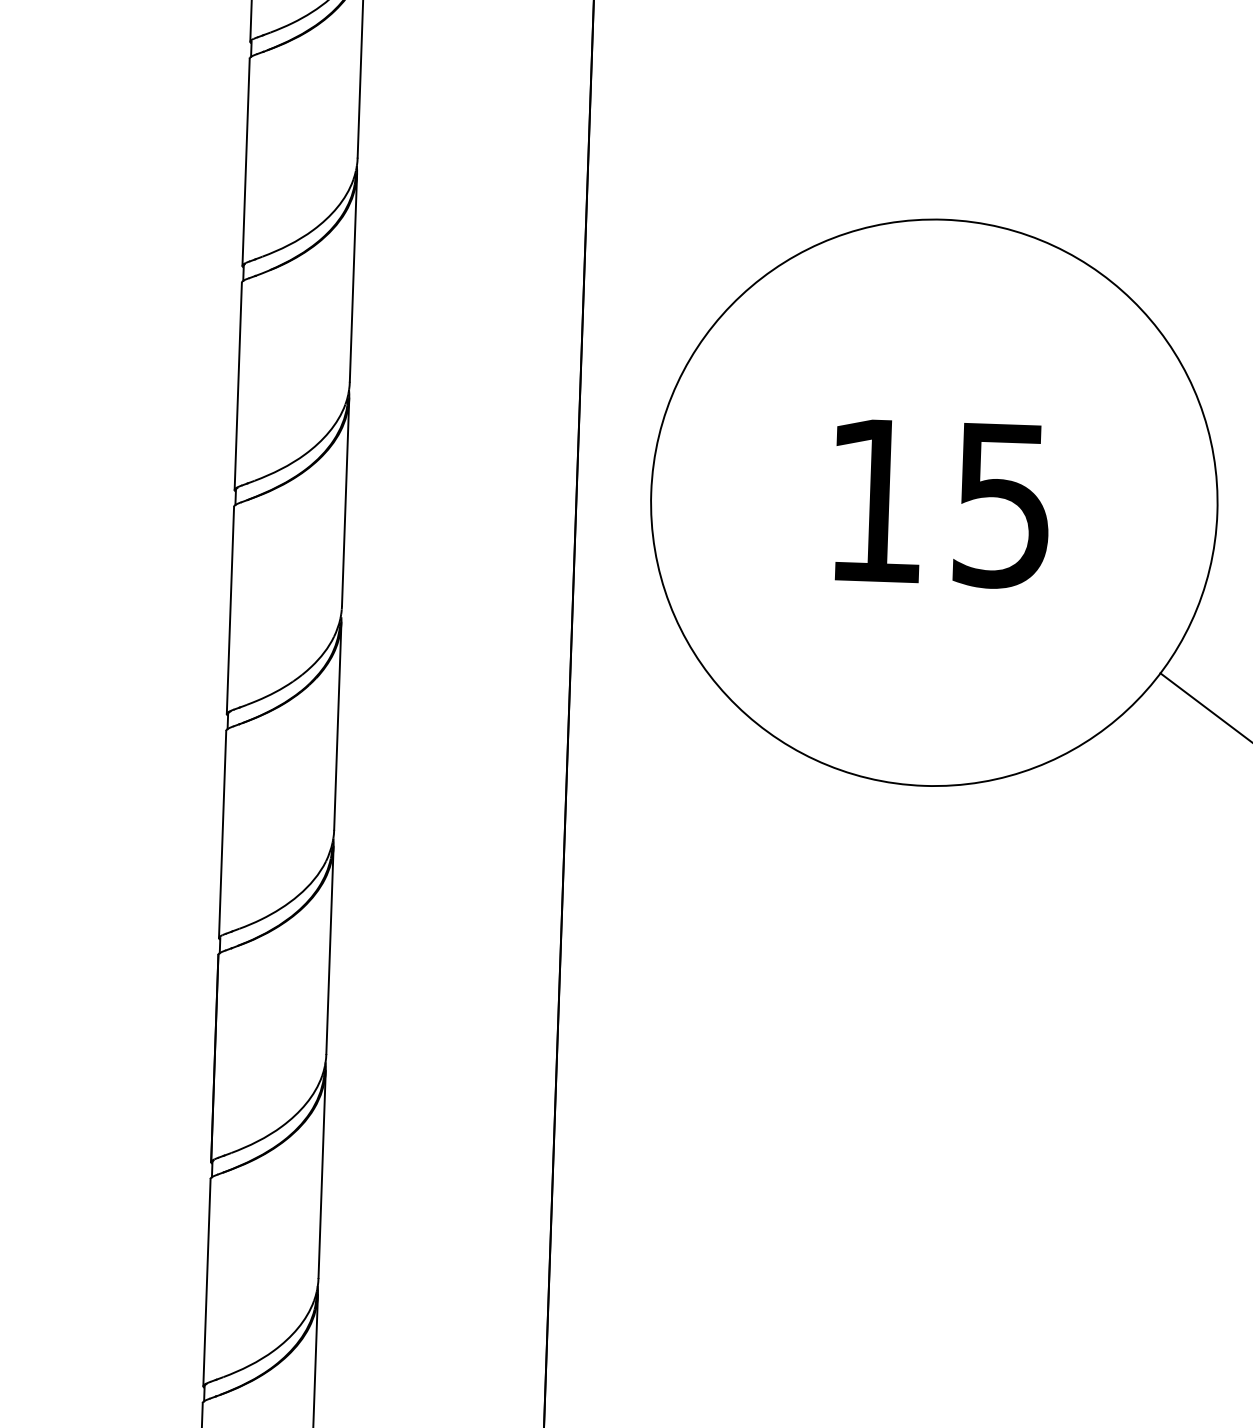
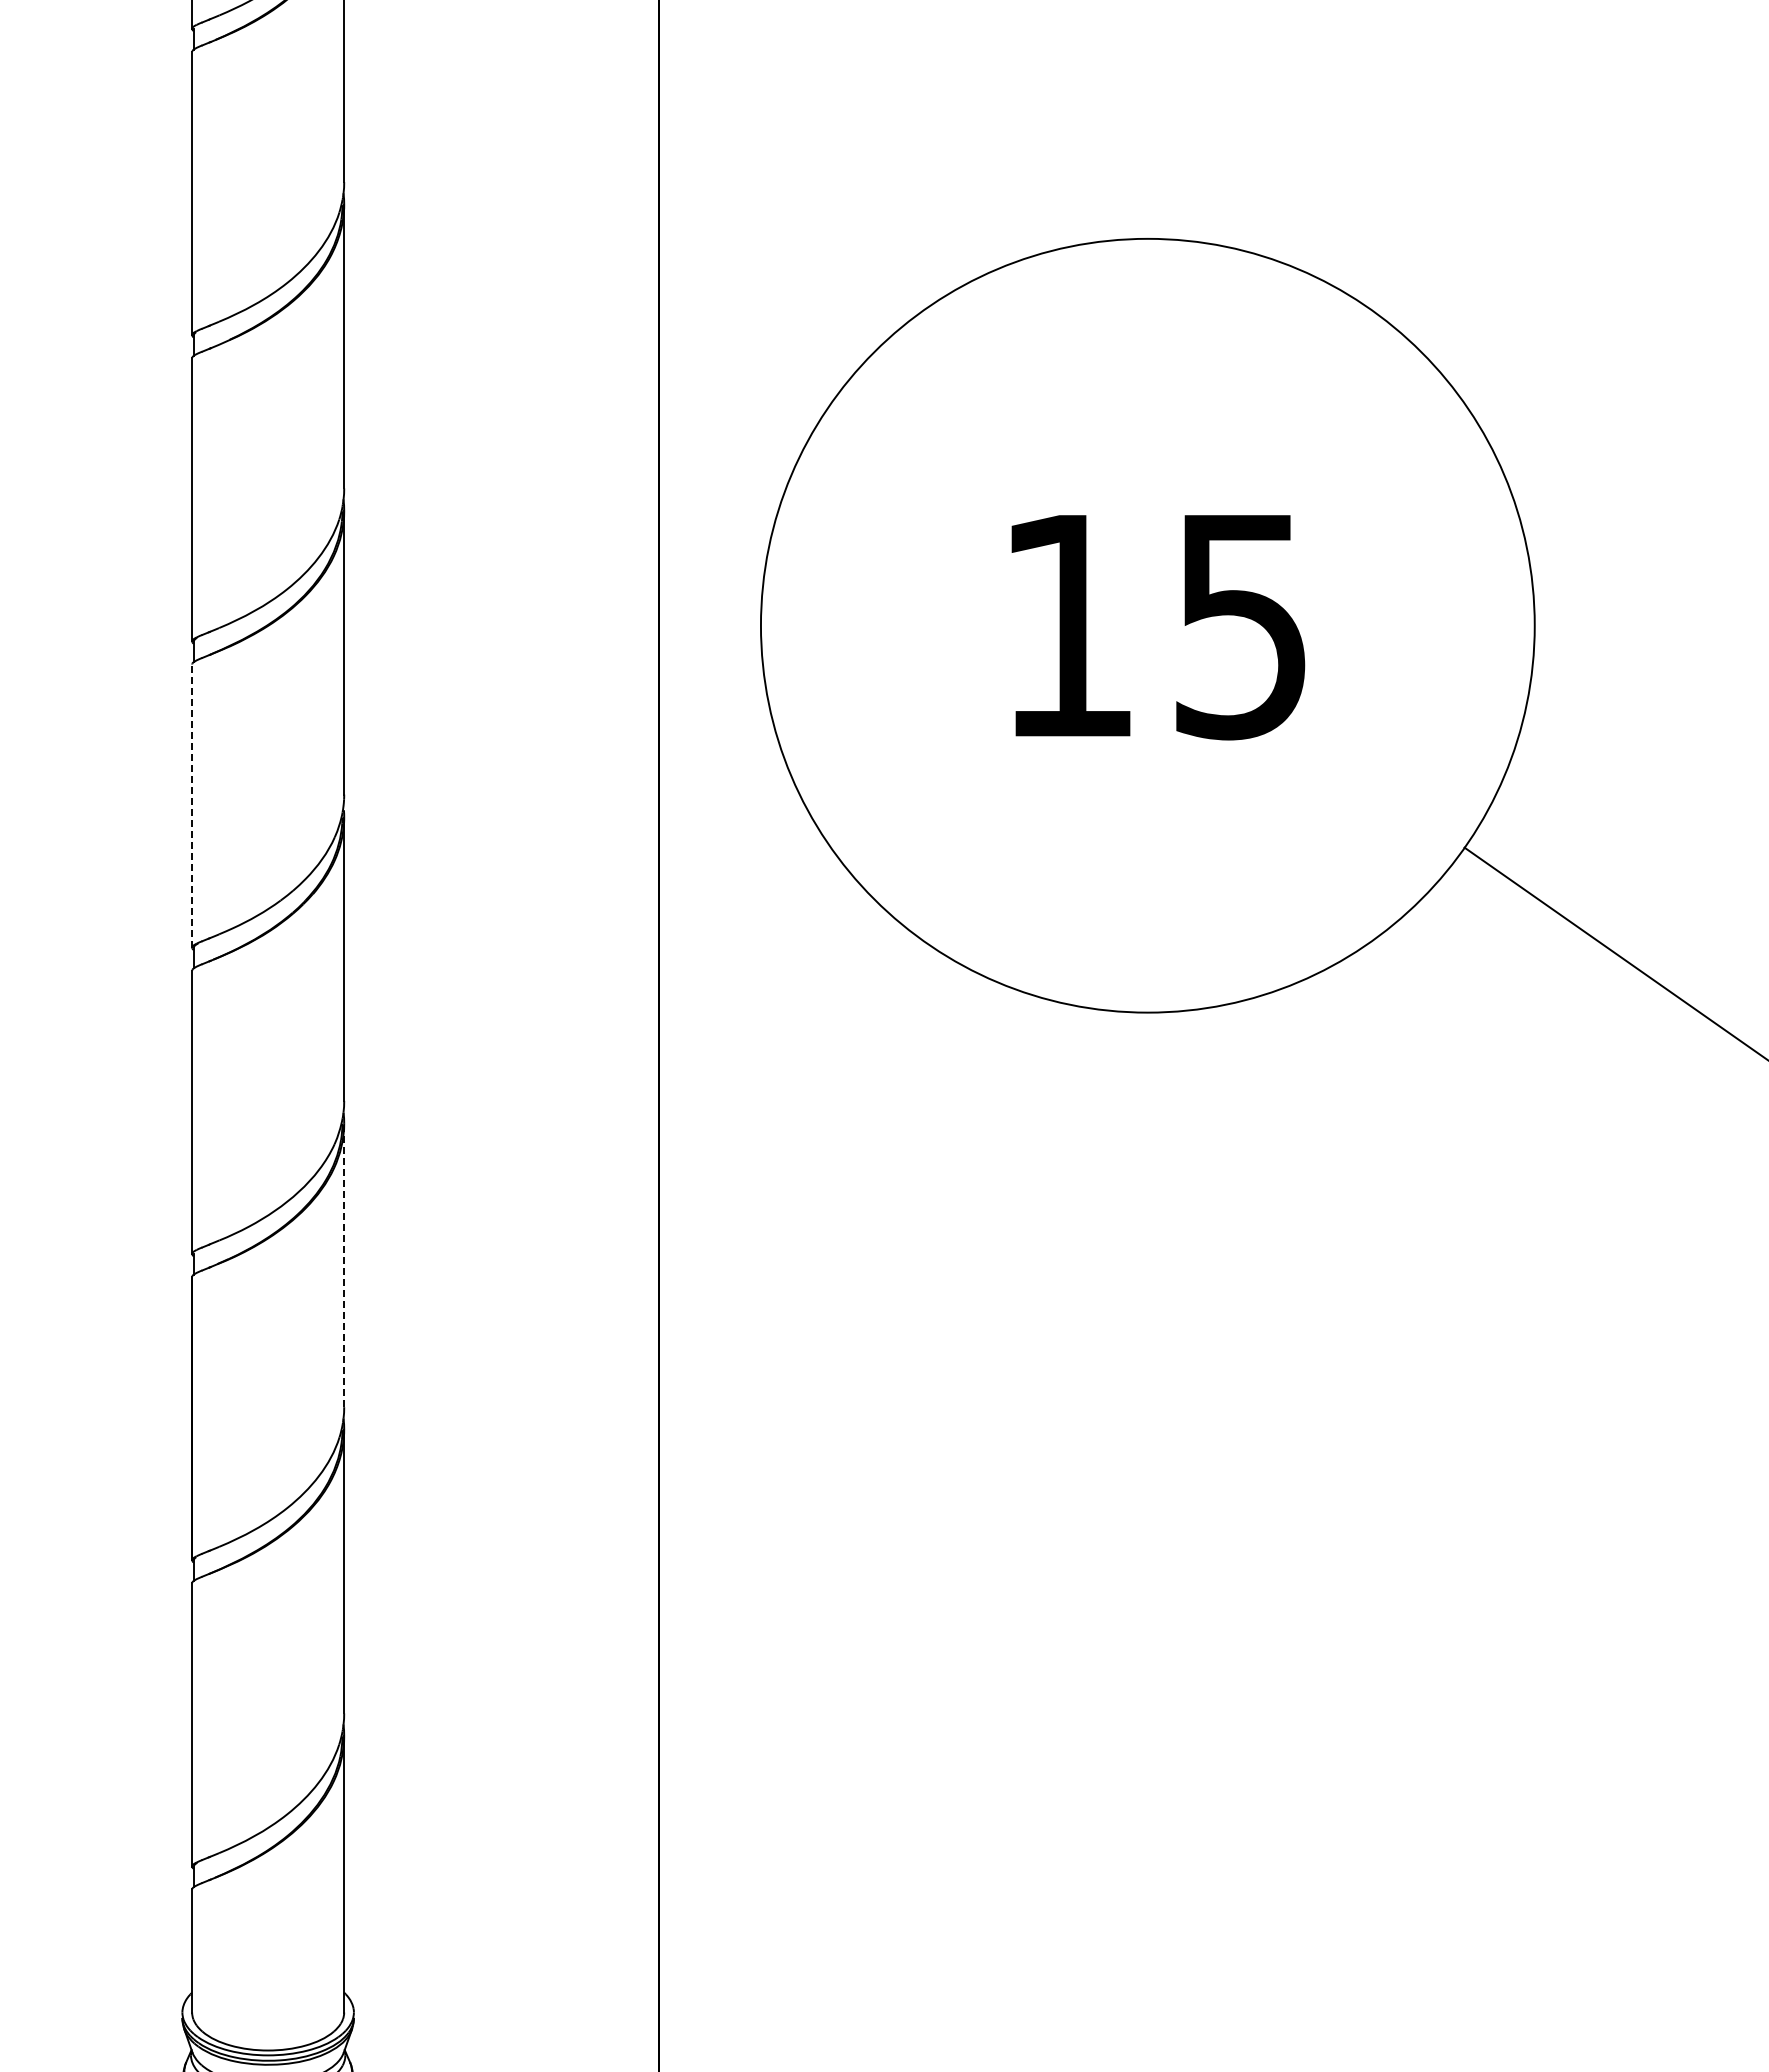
line: (230, 610) -> (192, 806), solid -> dashed
line: (330, 950) -> (344, 1265), solid -> dashed

